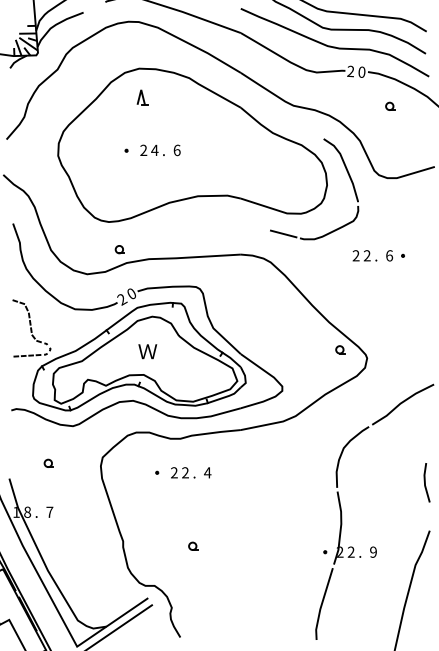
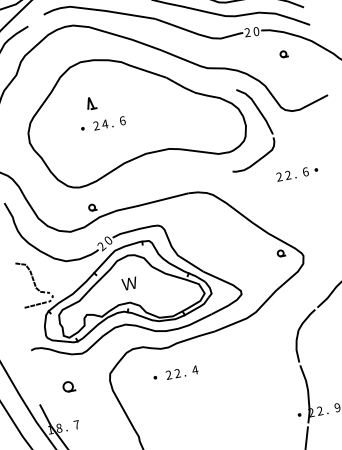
part: (142, 97) -> (91, 103), moved
line: (283, 233) -> (218, 170), removed
part: (48, 462) -> (68, 385), size x1.6
part: (193, 545) -> (194, 429), removed

